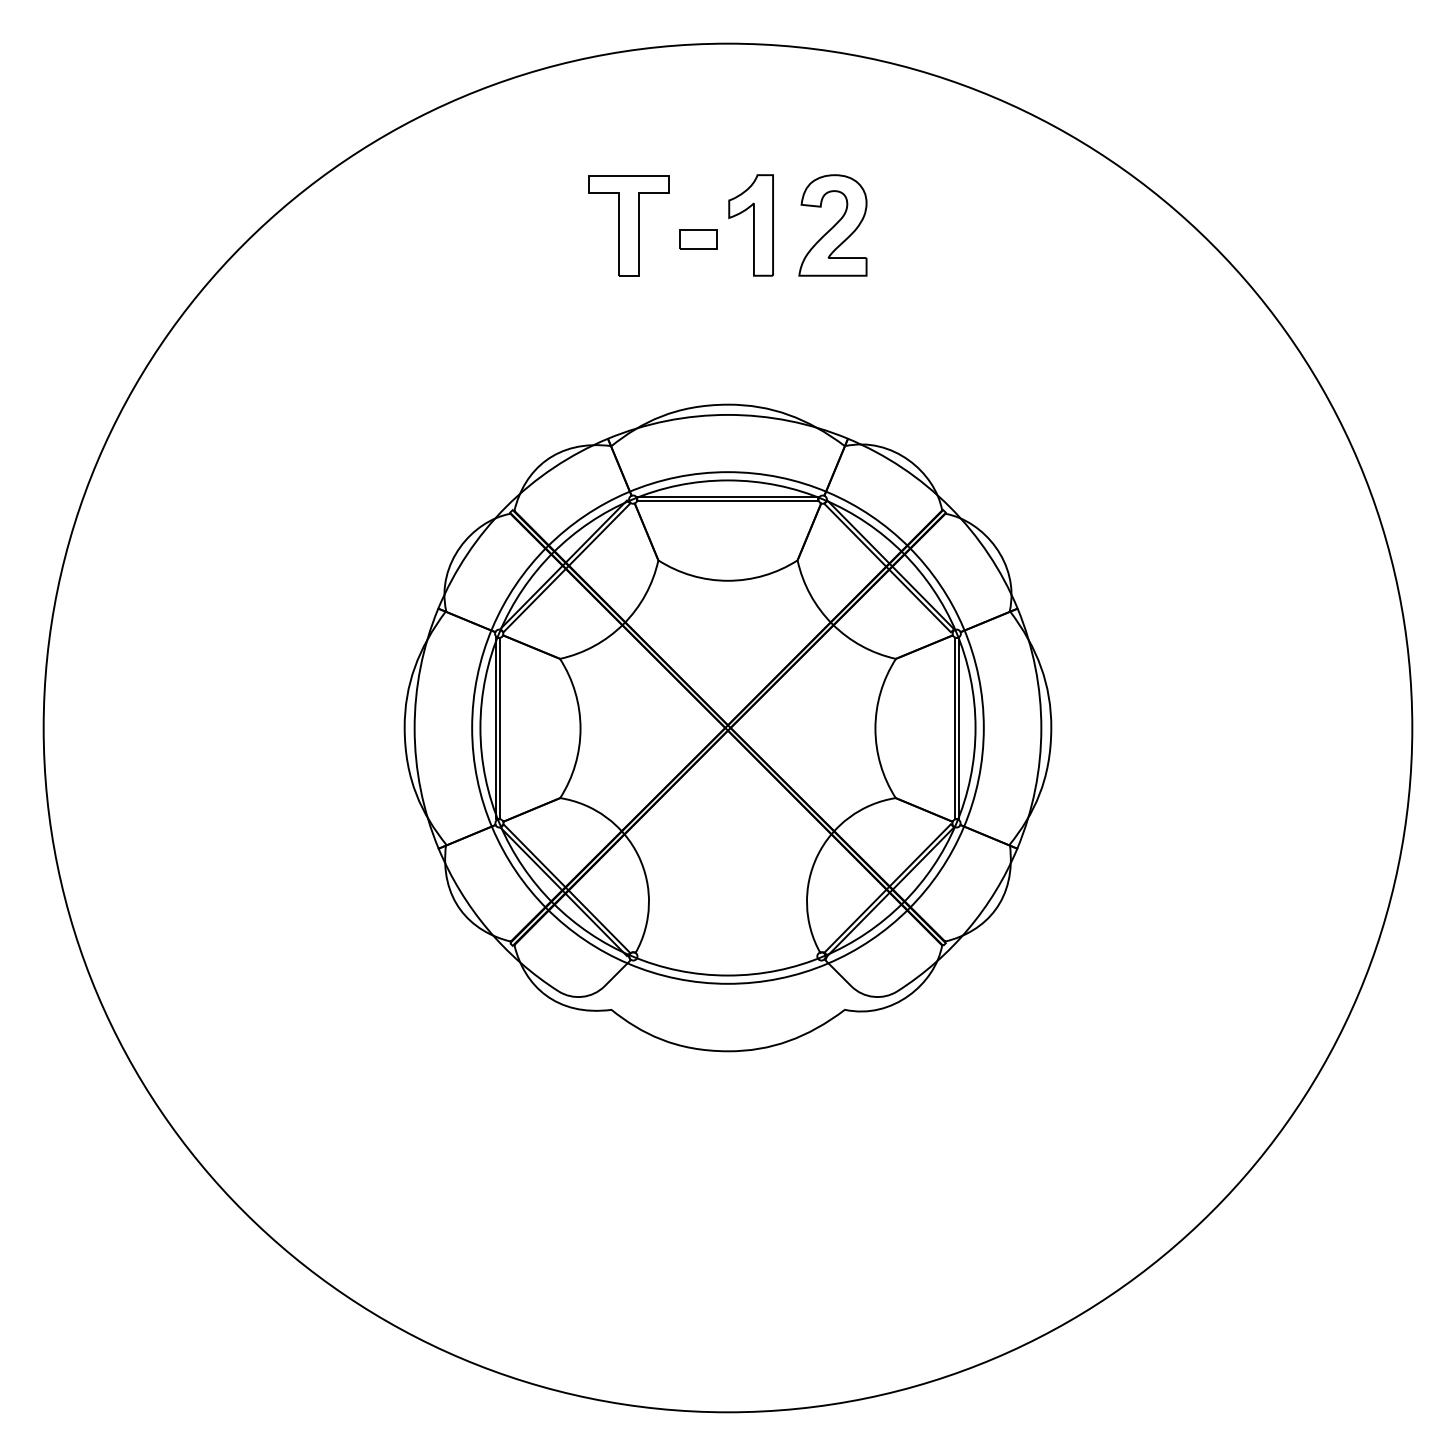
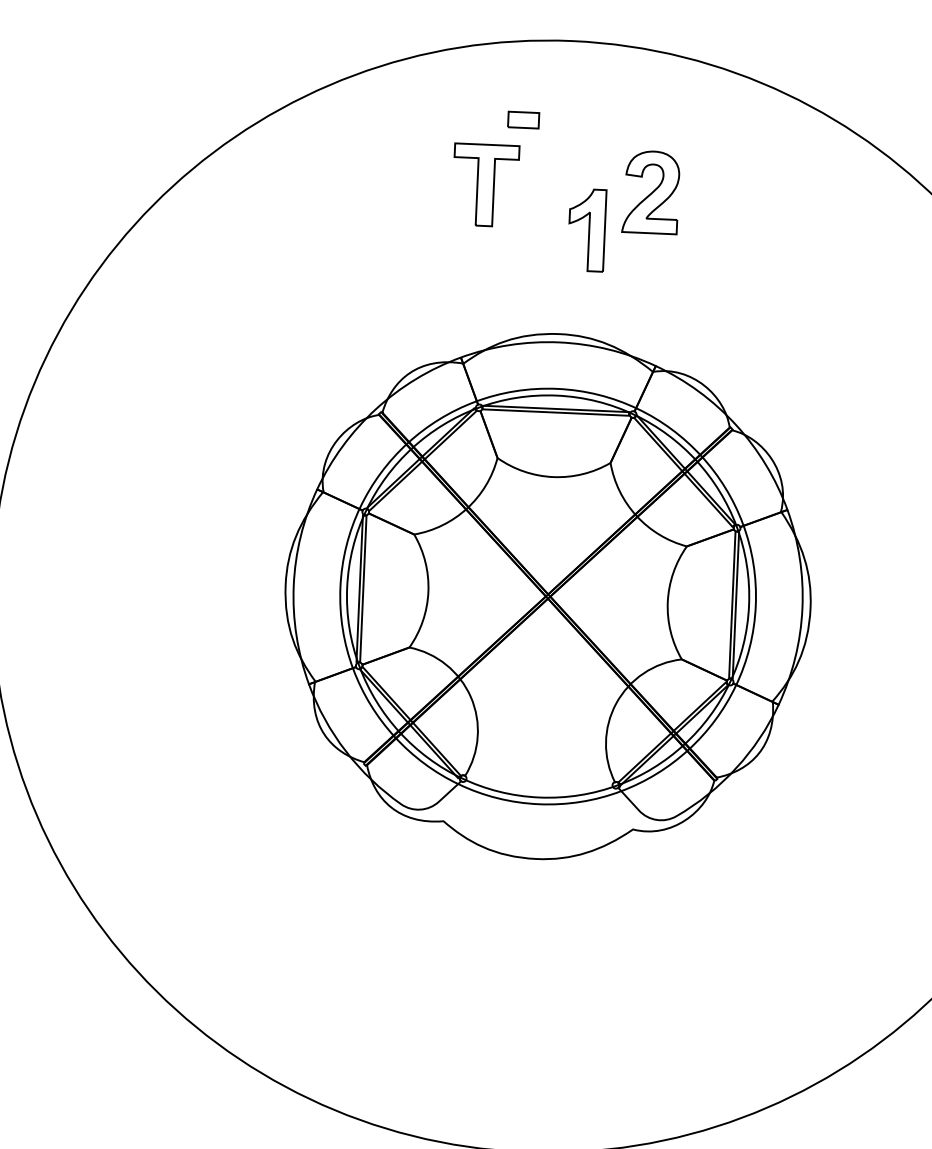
part: (750, 225) -> (586, 230), moved
part: (698, 239) -> (523, 120), moved

